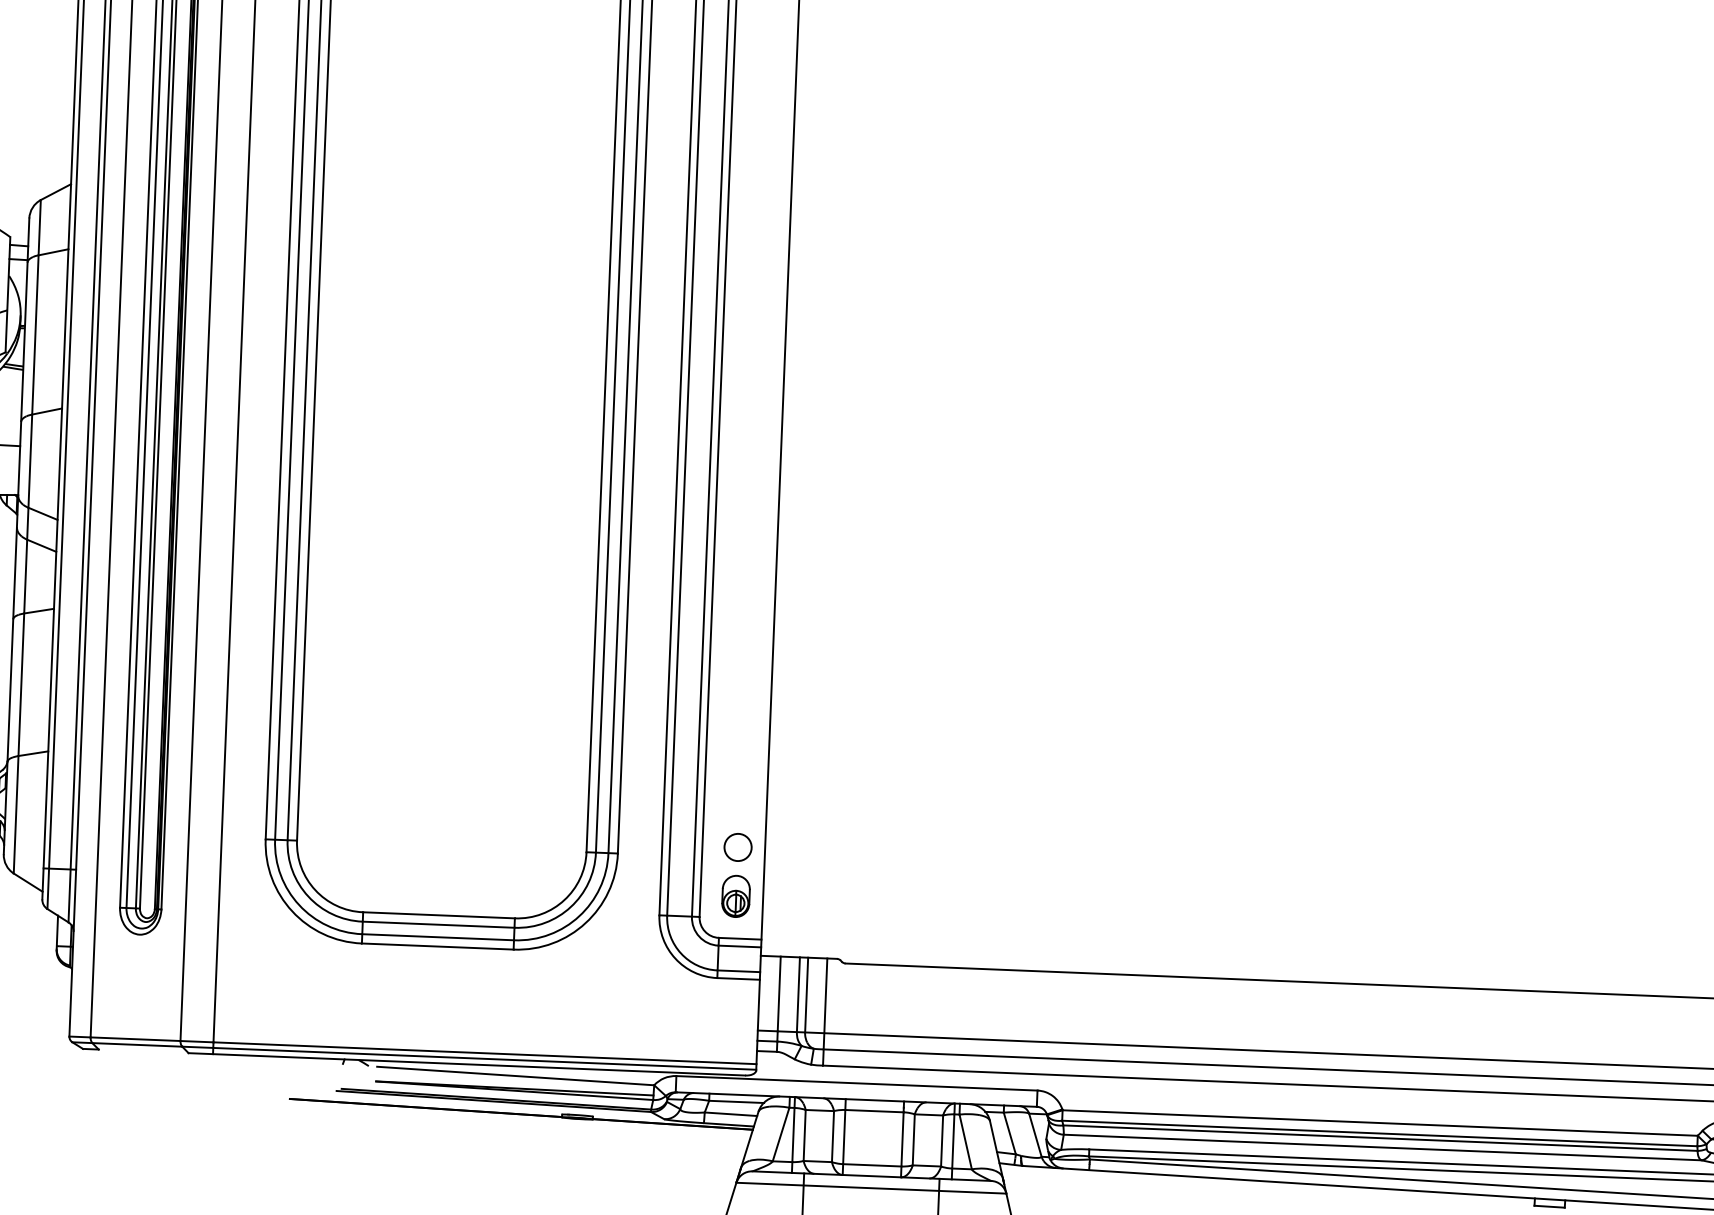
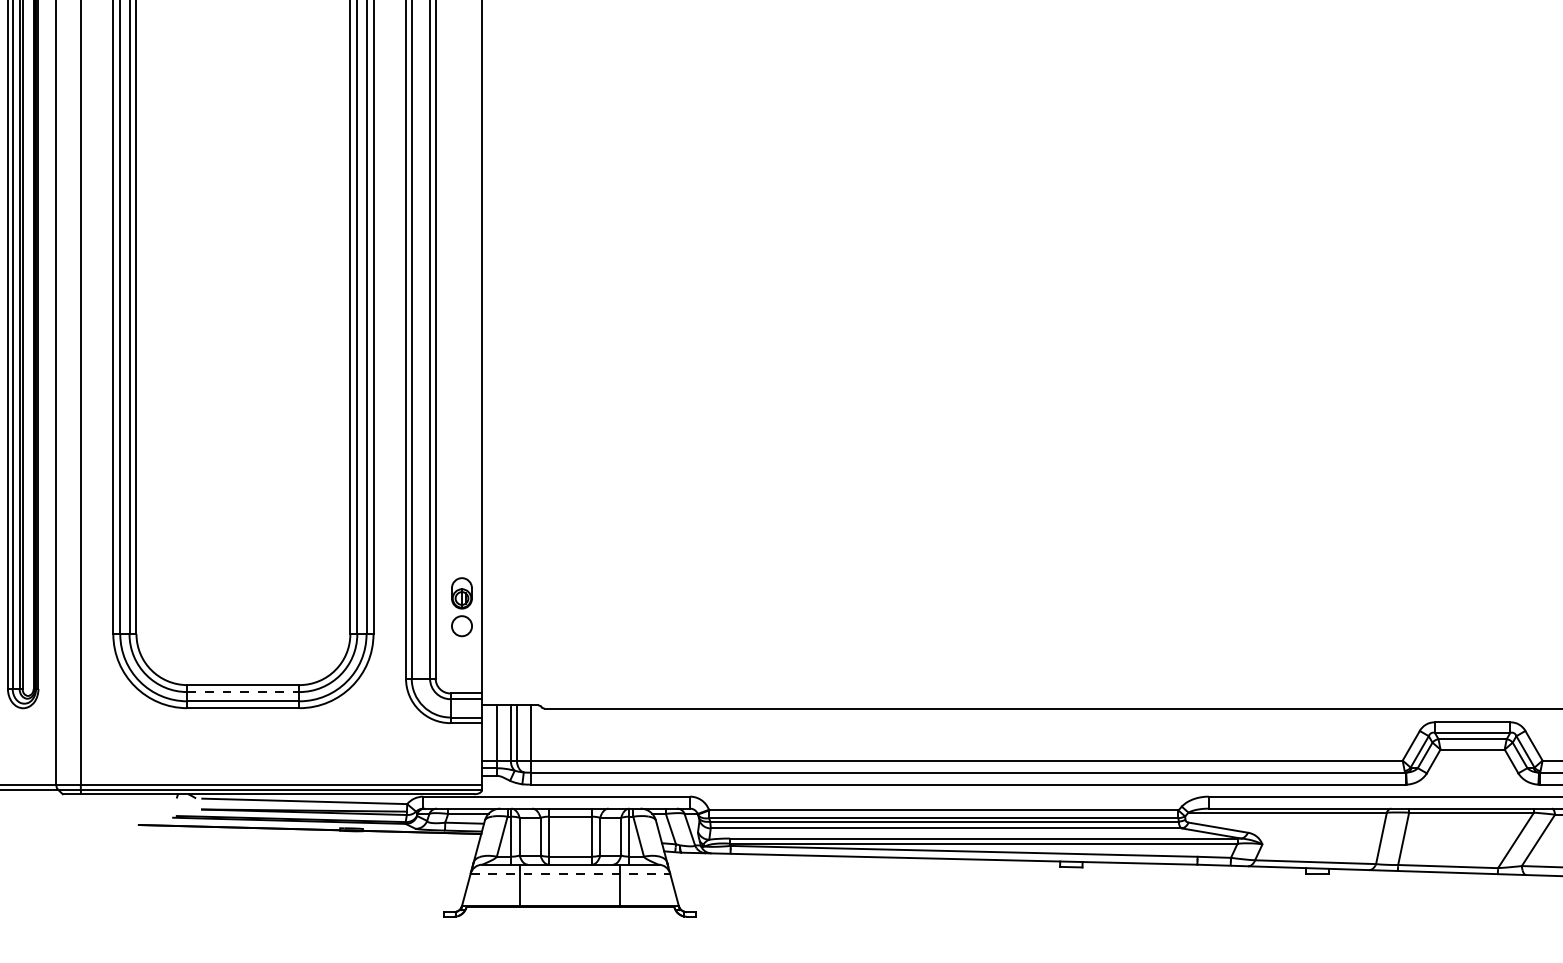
part: (735, 896) -> (461, 593), moved
line: (438, 925) -> (243, 692), solid -> dashed
line: (871, 1188) -> (570, 873), solid -> dashed

